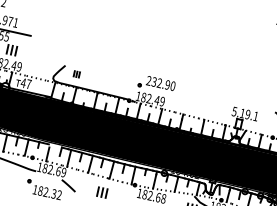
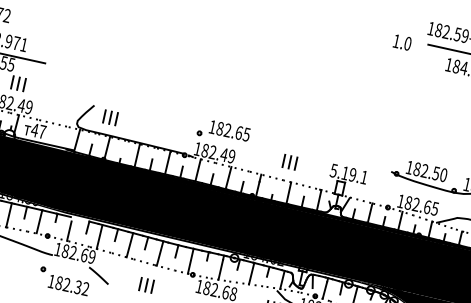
part: (76, 74) -> (110, 117), size x1.67
text: (160, 83) -> (229, 130), 232.90 -> 182.65
part: (203, 105) -> (289, 161), added

